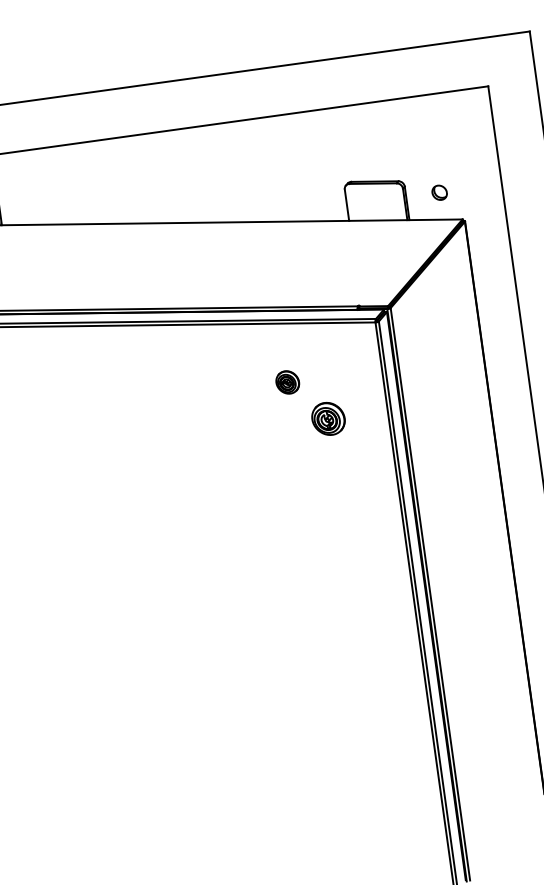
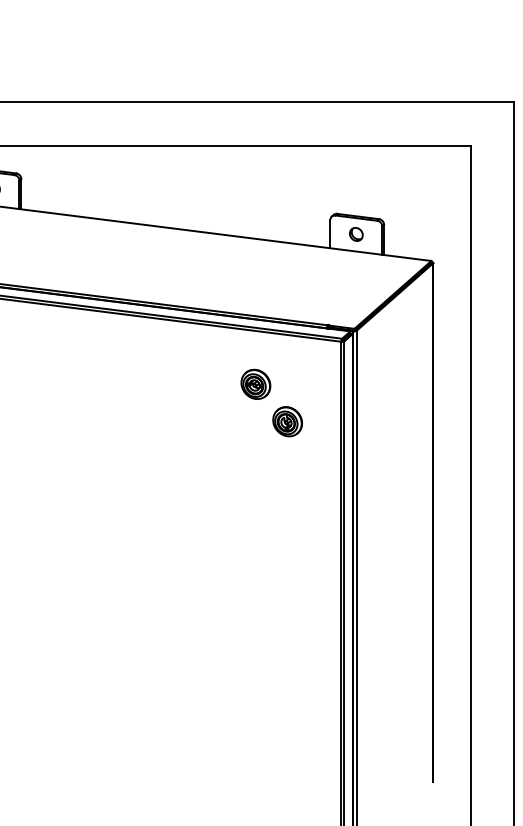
part: (439, 192) -> (356, 234), moved
part: (287, 381) -> (255, 383), size x1.43

